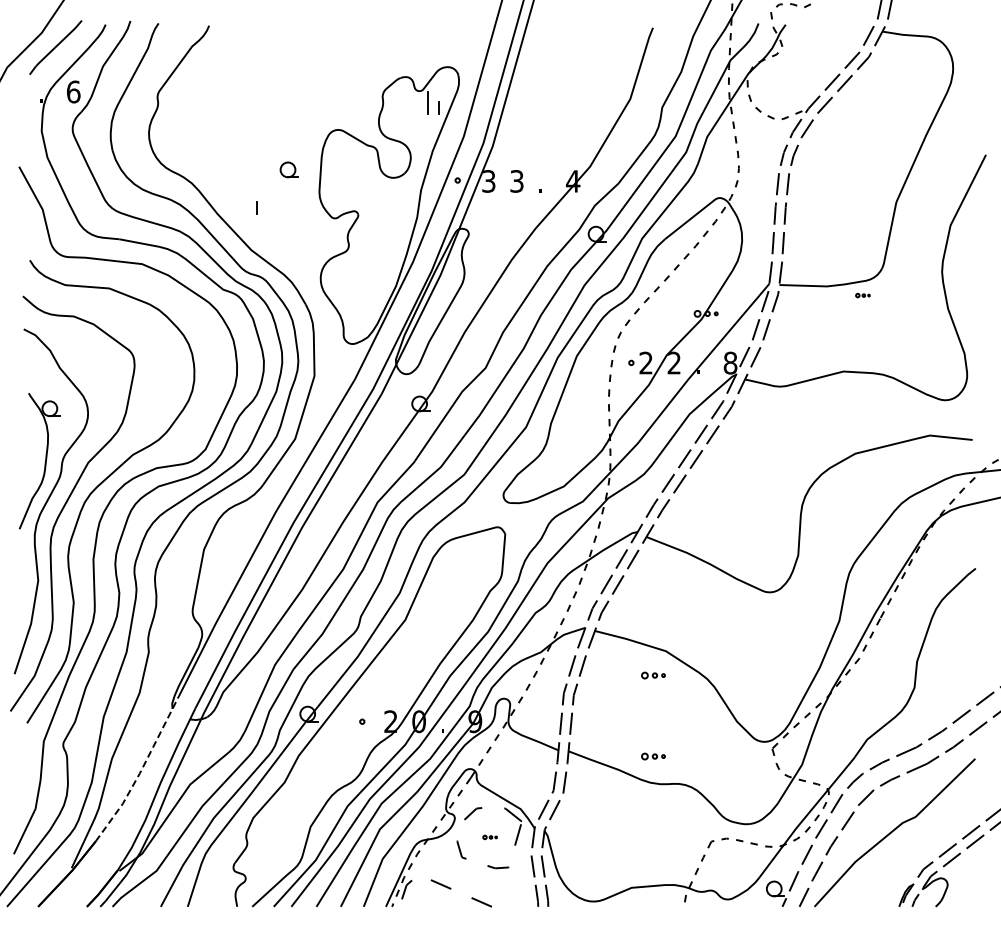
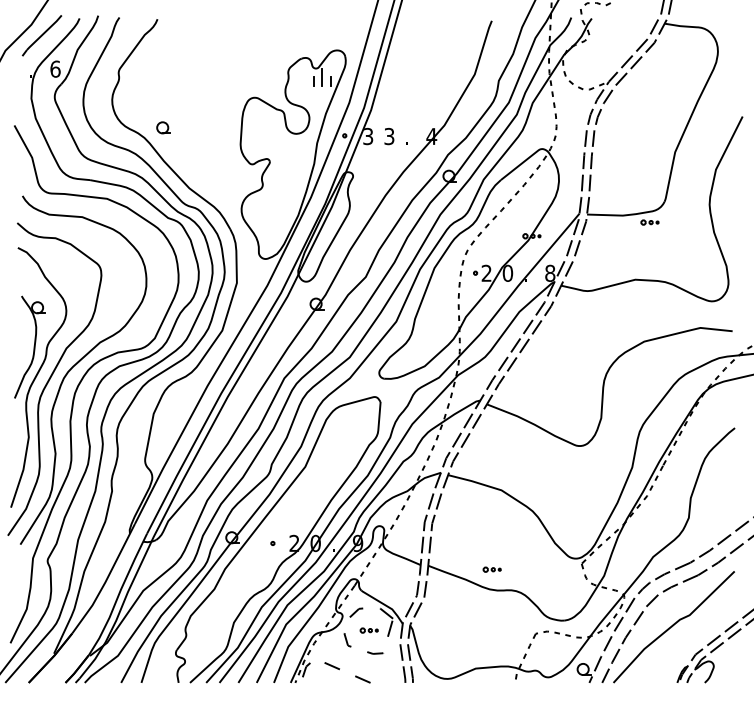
part: (288, 169) -> (163, 127), moved
line: (256, 207) -> (313, 80), moved
part: (862, 295) -> (649, 222), size x1.67
text: (674, 362) -> (508, 272), 2 -> 0
part: (653, 675) -> (492, 508), removed
line: (140, 771) -> (105, 580), dashed -> solid
part: (489, 837) -> (368, 630), size x1.67

